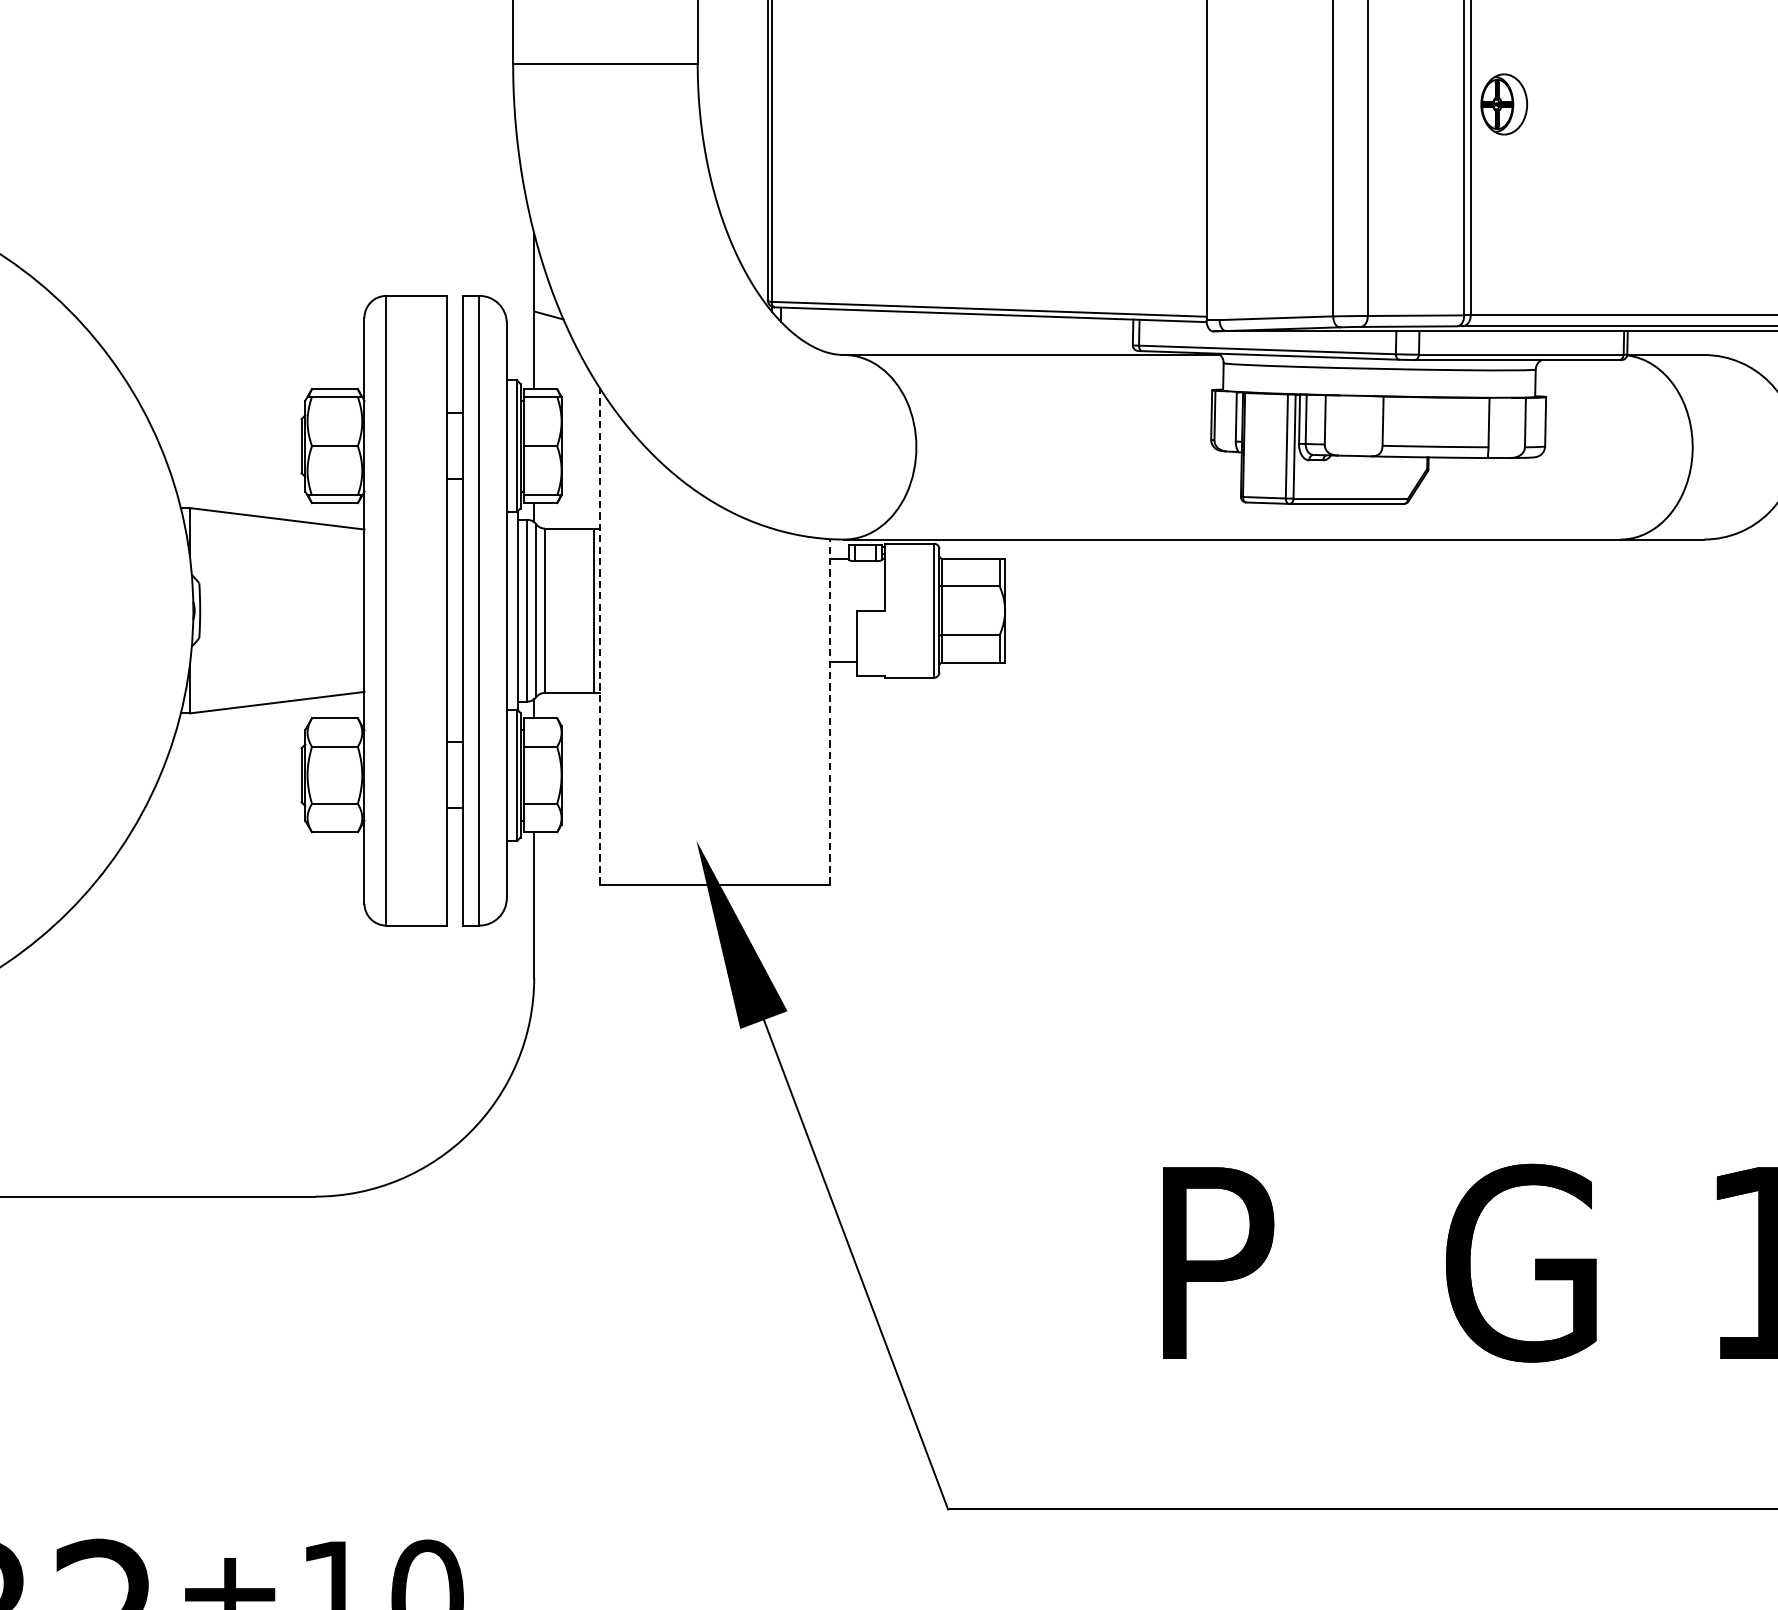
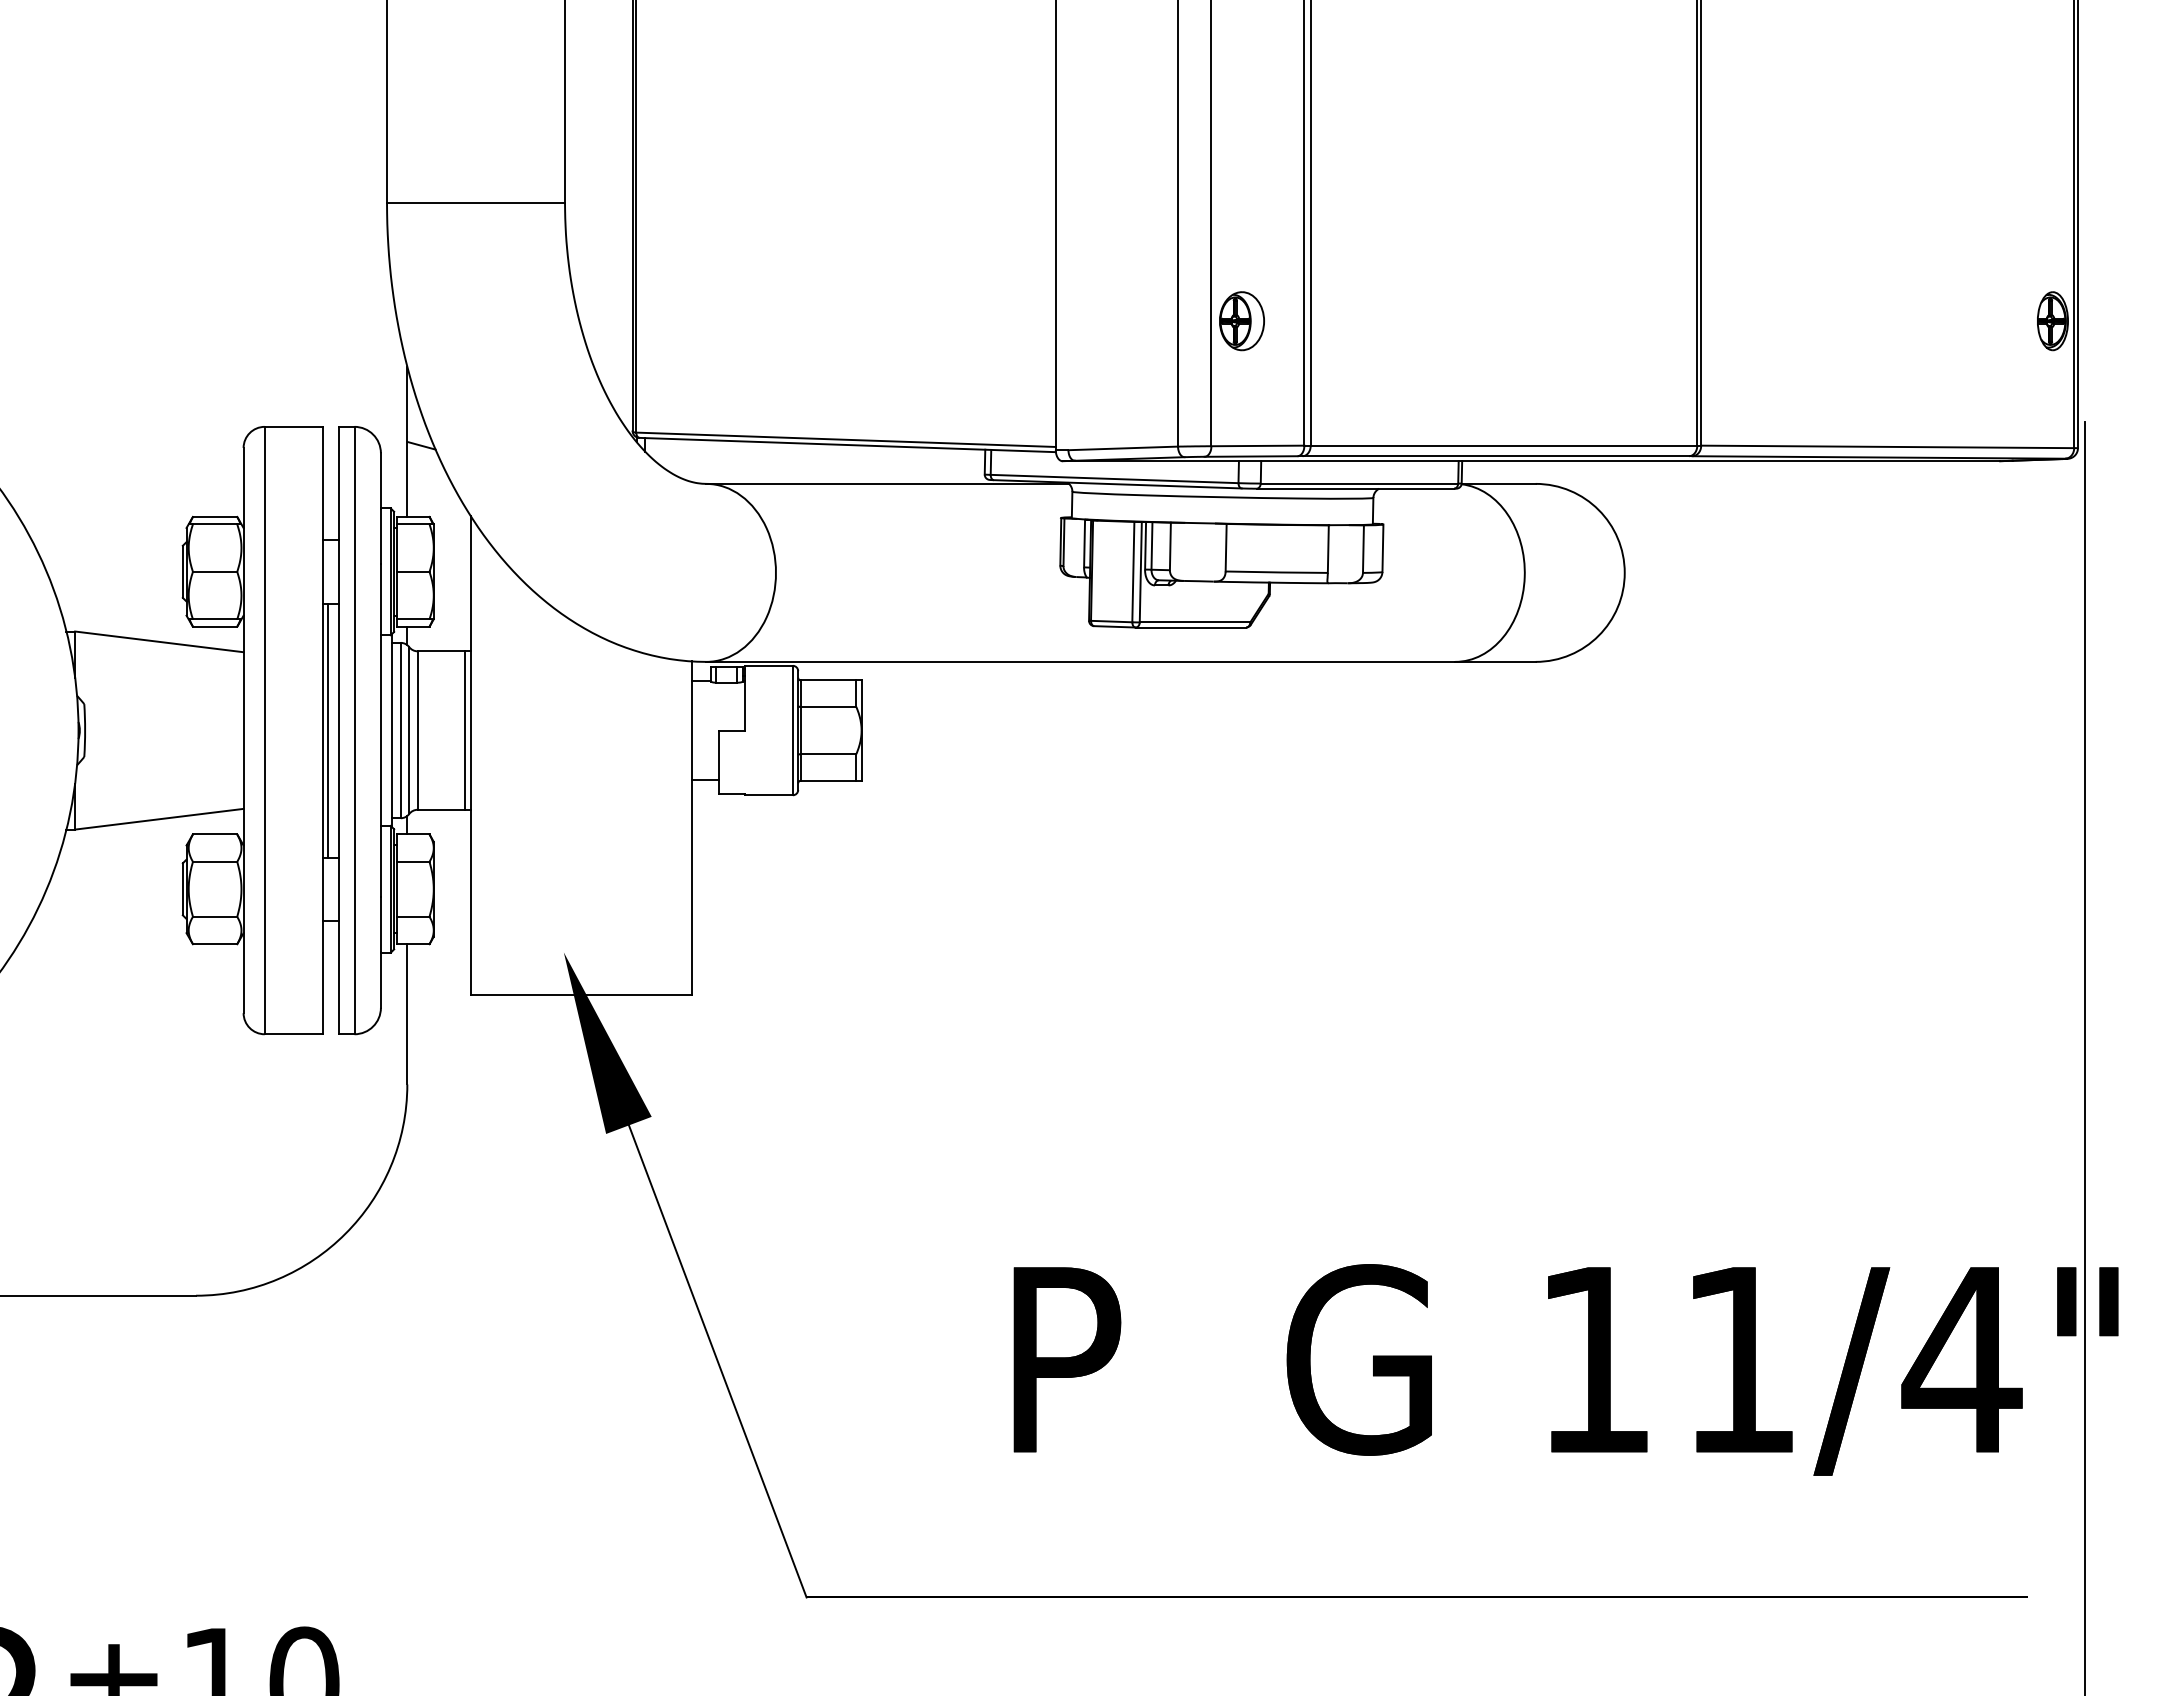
part: (1503, 104) -> (1241, 321), moved
line: (452, 610) -> (328, 730), added
line: (599, 636) -> (470, 755), dashed -> solid
line: (829, 712) -> (692, 828), dashed -> solid

